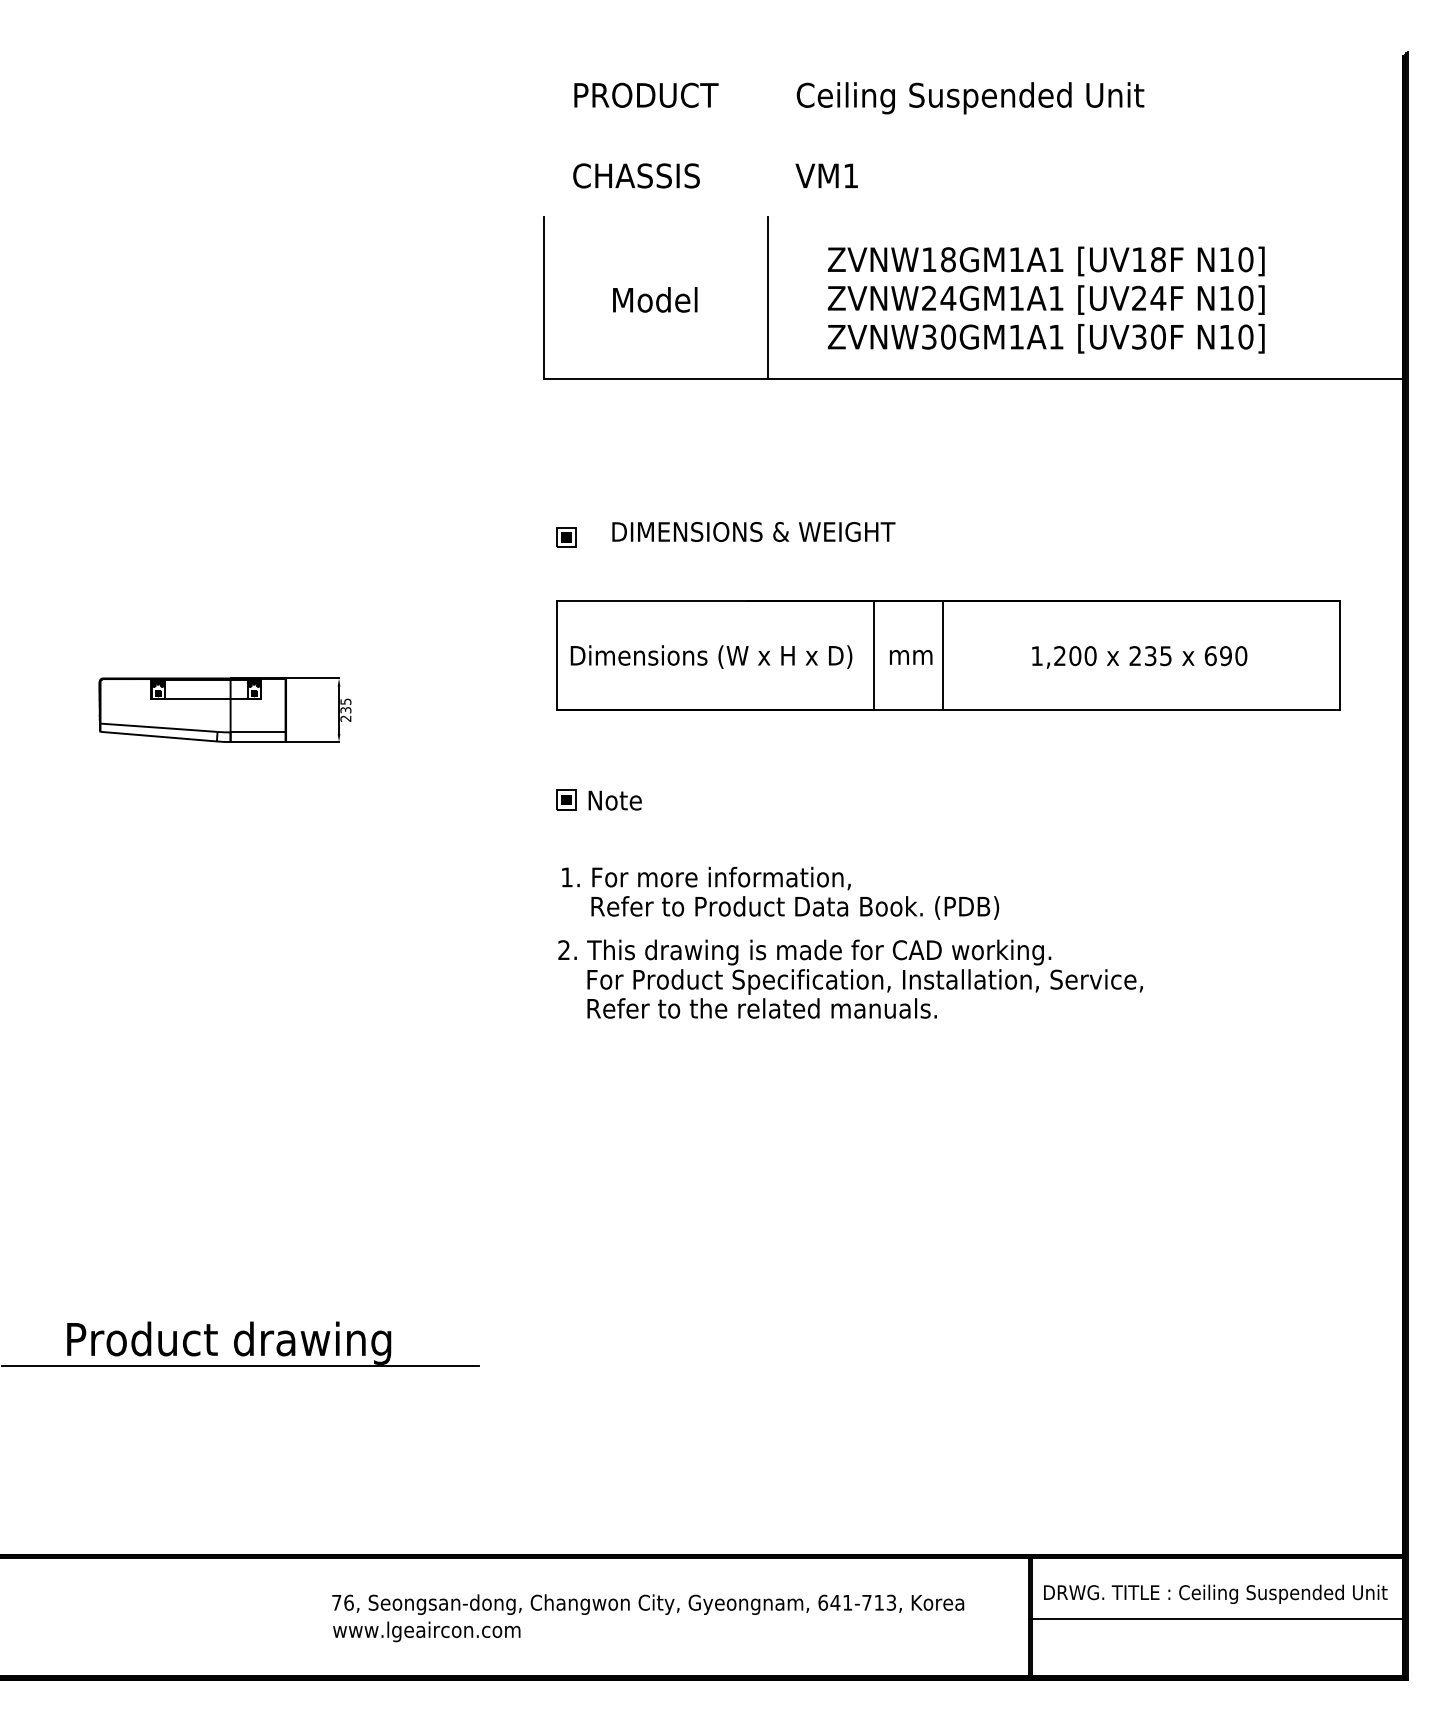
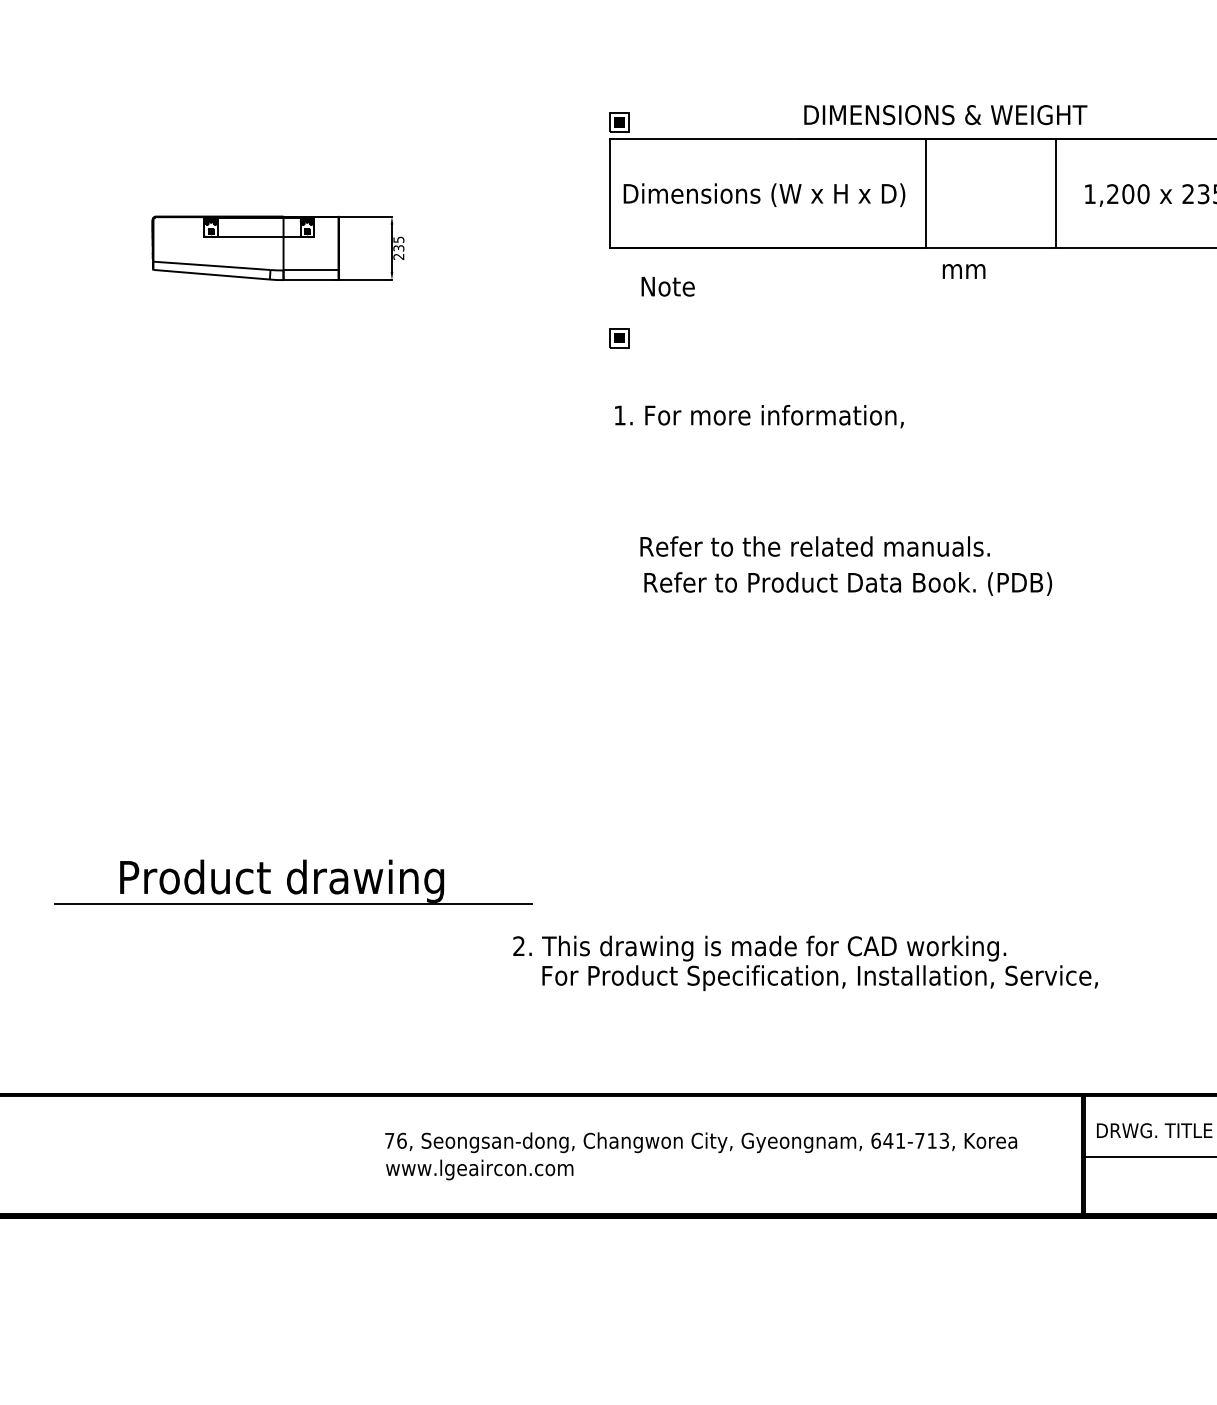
text: (753, 531) -> (945, 114), moved
part: (566, 537) -> (619, 122), moved
line: (942, 655) -> (1055, 193), moved
text: (911, 657) -> (964, 271), moved
text: (614, 800) -> (667, 286), moved
text: (795, 907) -> (848, 583), moved
text: (850, 966) -> (805, 962), moved

